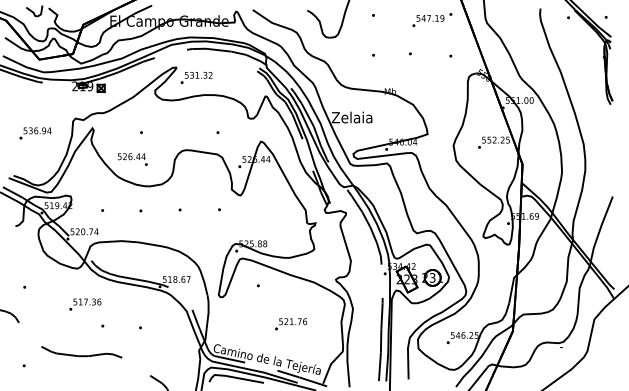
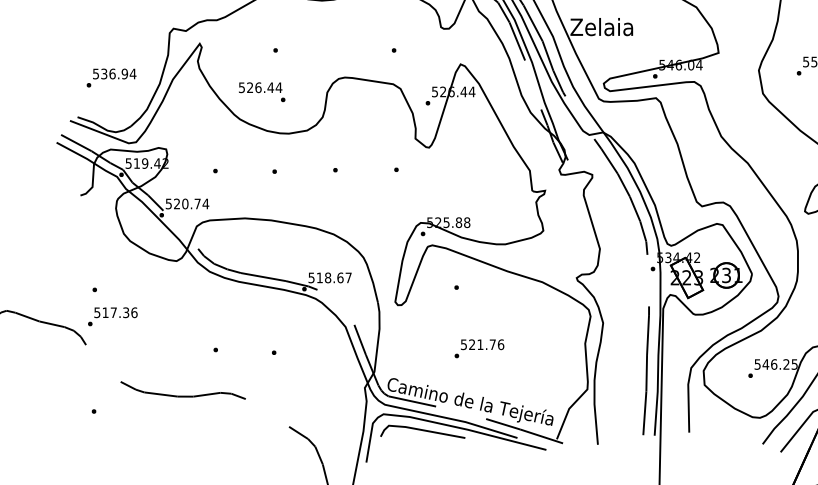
text: (35, 133) -> (111, 78), moved
text: (85, 304) -> (113, 316), moved
text: (291, 324) -> (480, 349), moved

